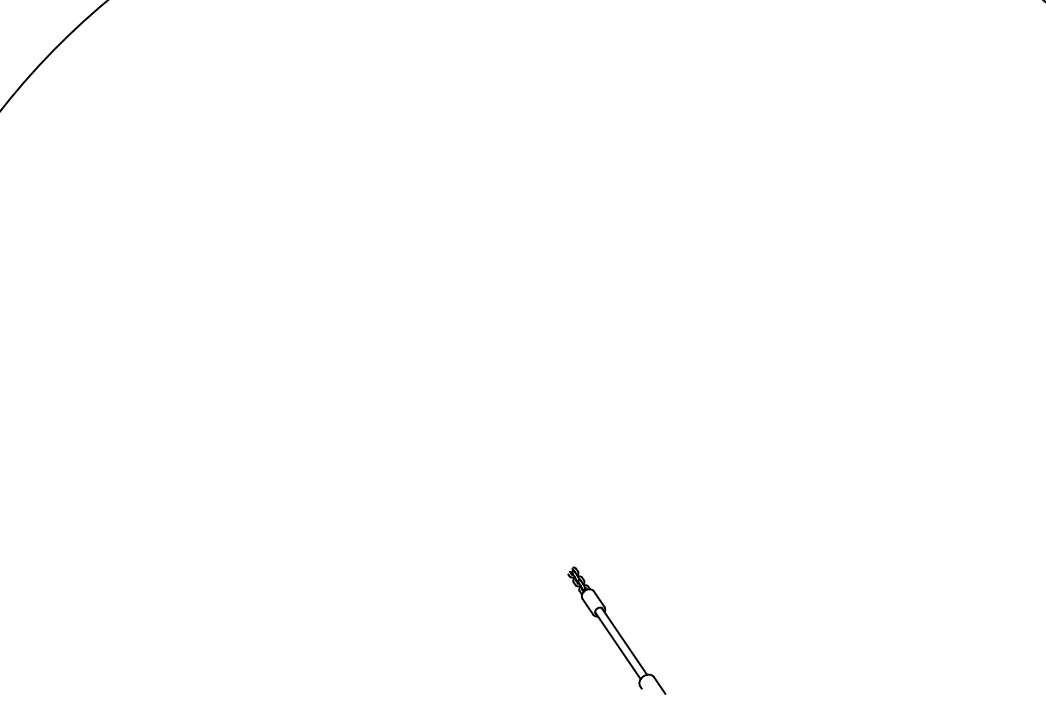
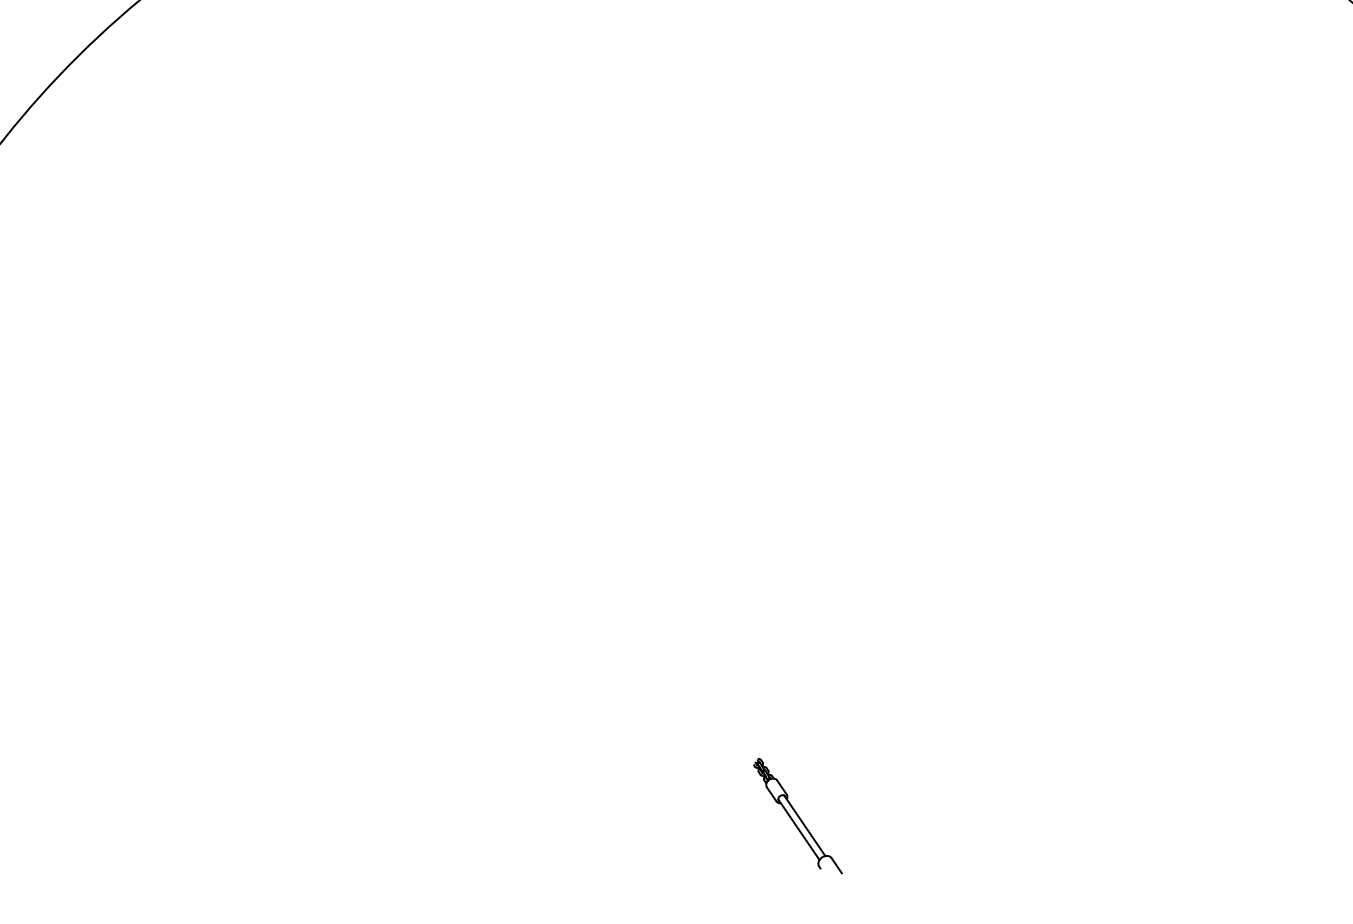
part: (616, 630) -> (797, 815), size x0.7

